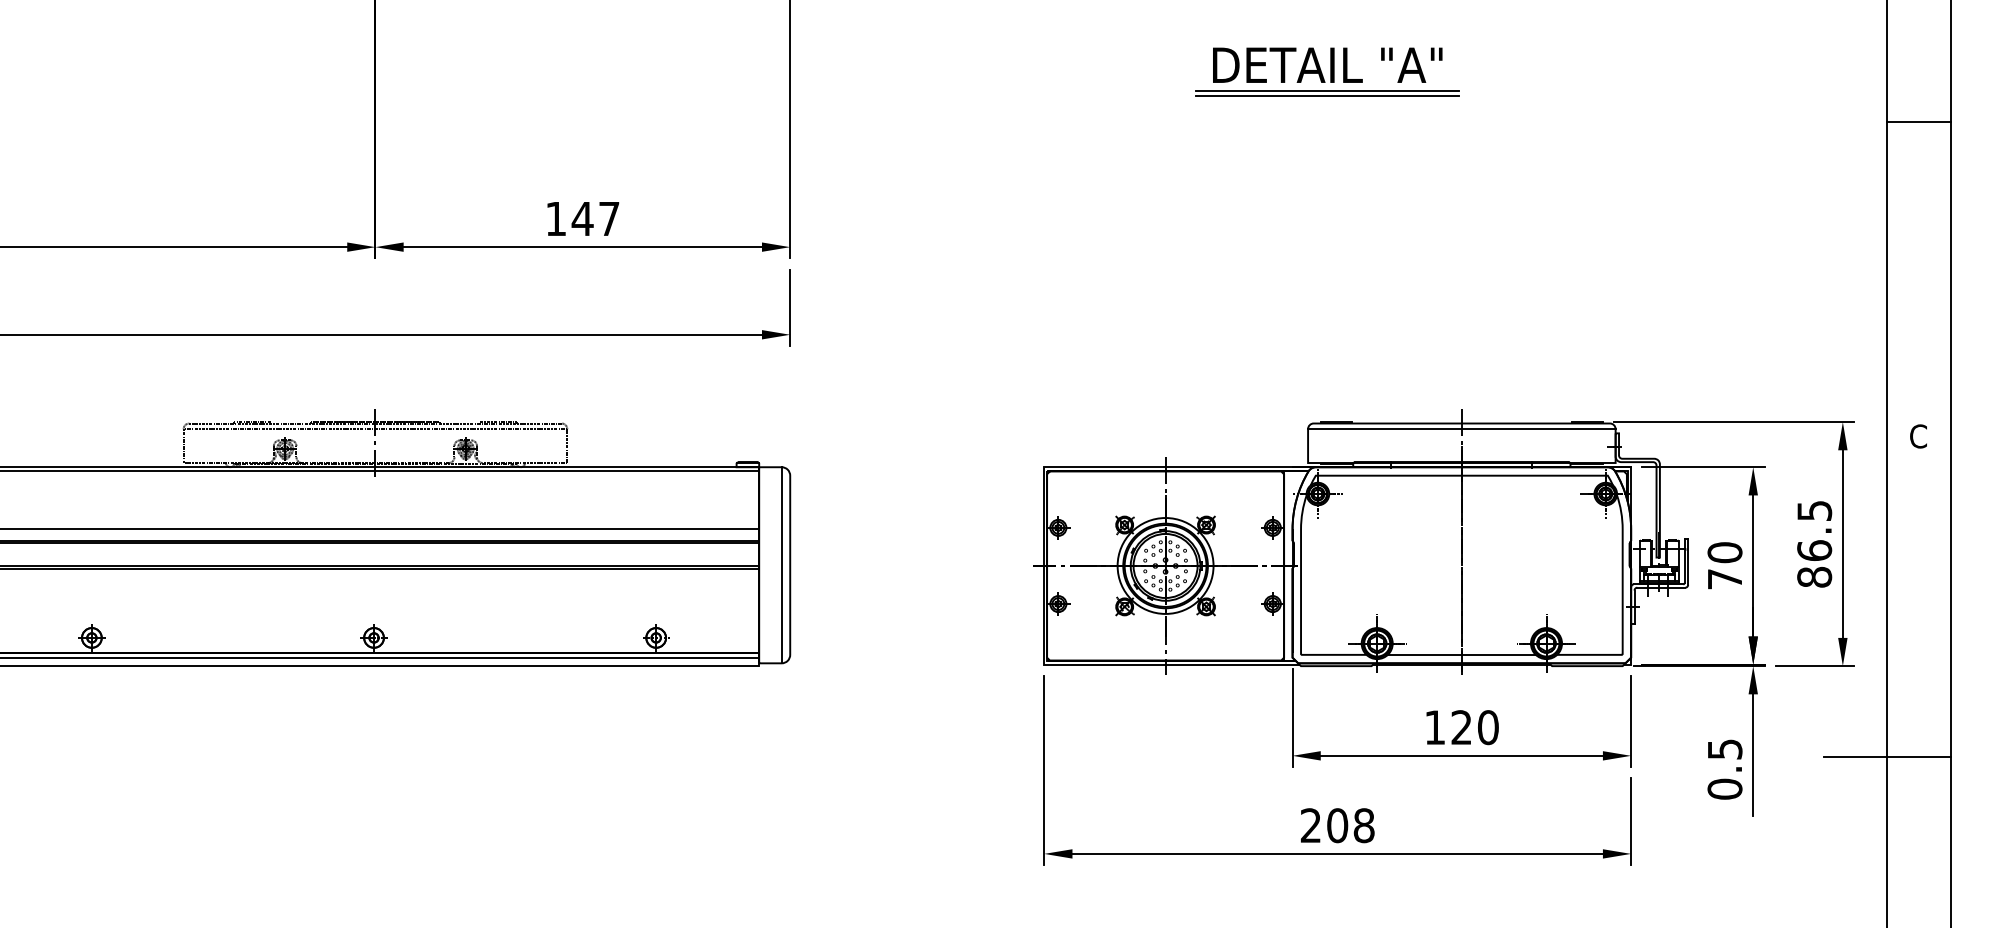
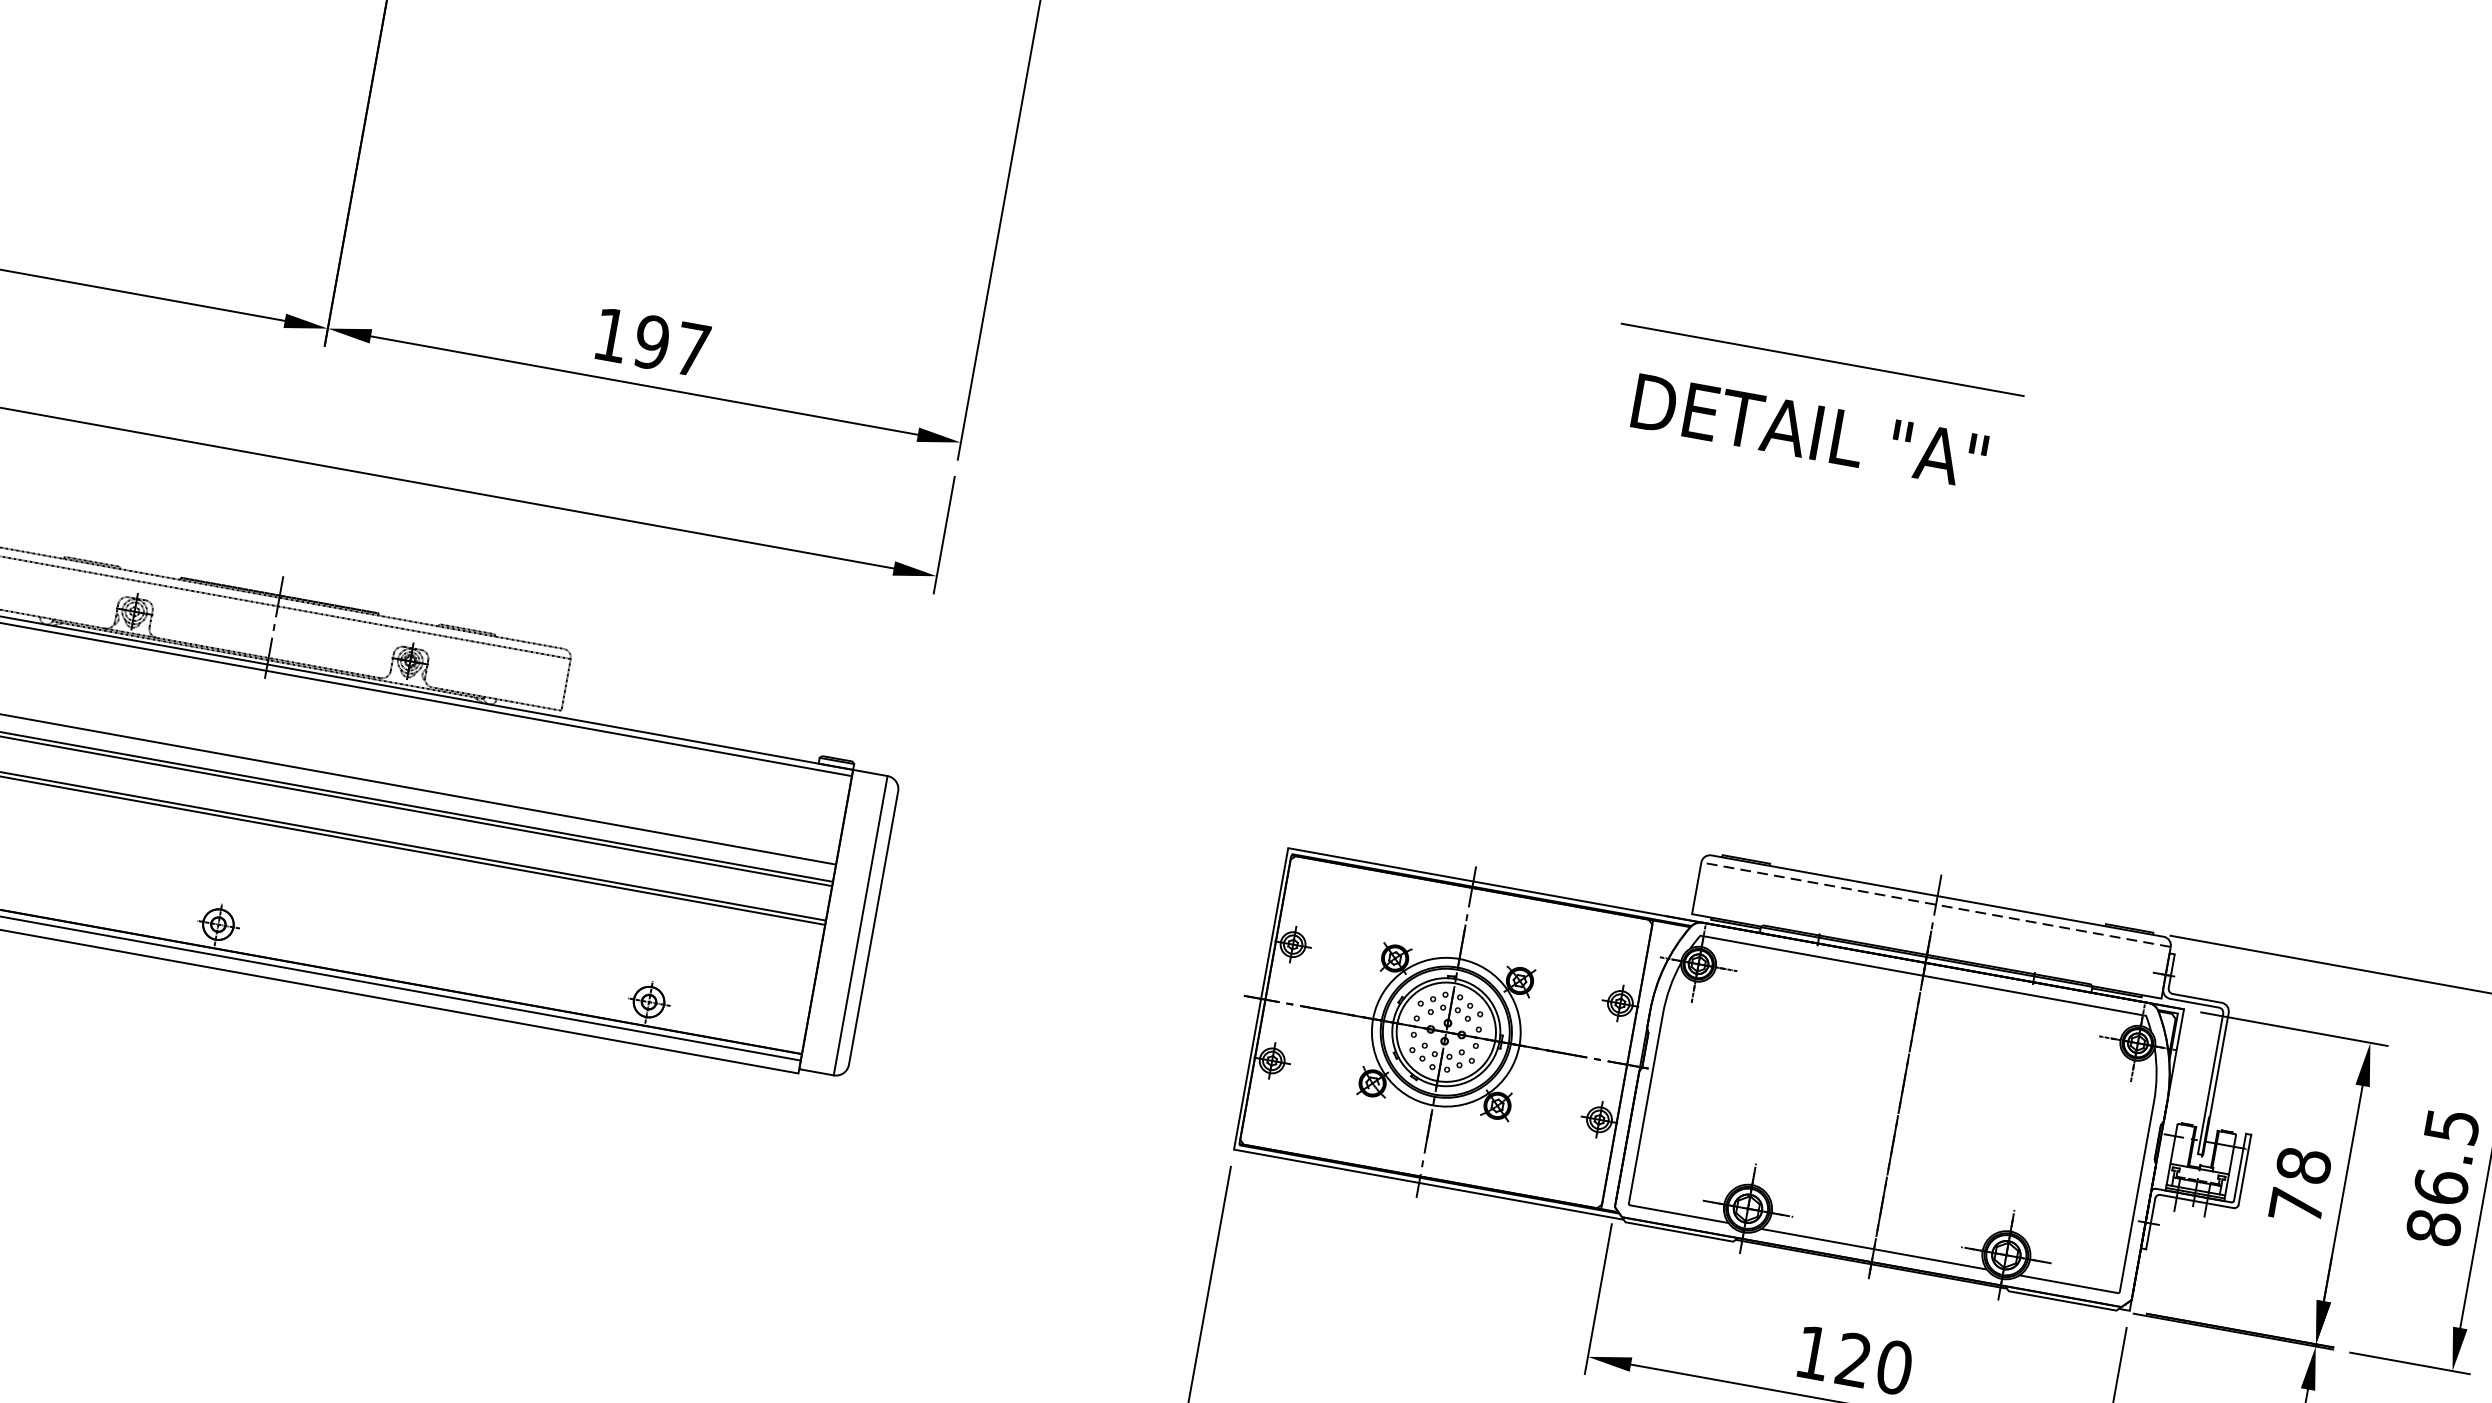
text: (1327, 64) -> (1809, 430), moved
line: (1327, 91) -> (1823, 352), removed
text: (582, 218) -> (651, 341), 147 -> 197
line: (1461, 429) -> (1935, 905), solid -> dashed
text: (1724, 552) -> (2303, 1165), 70 -> 78

